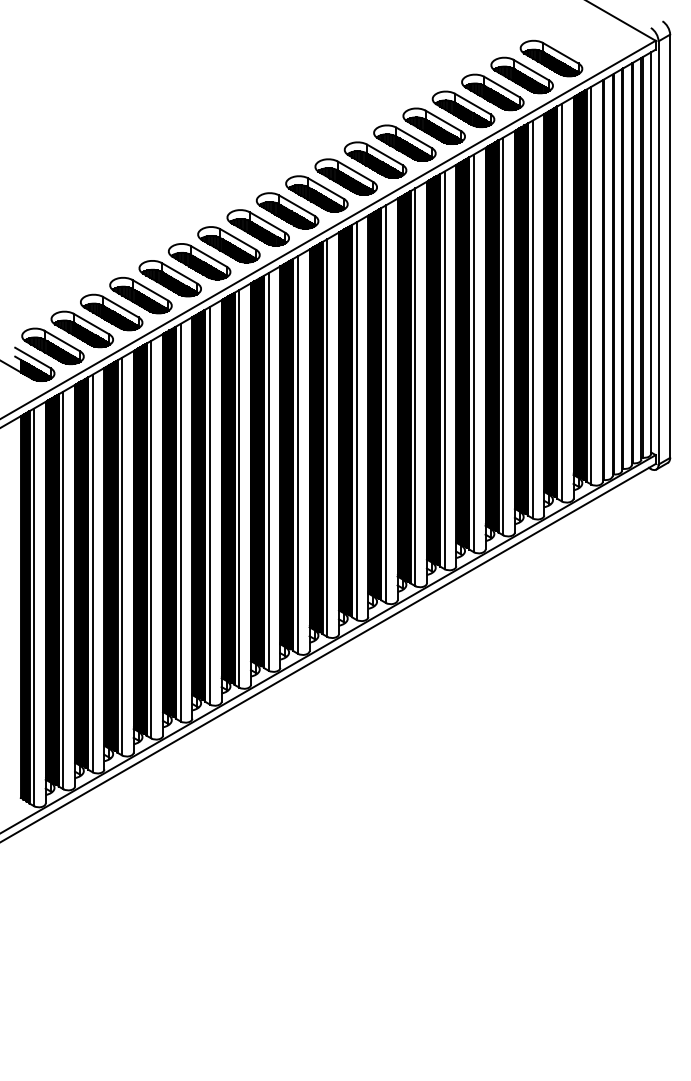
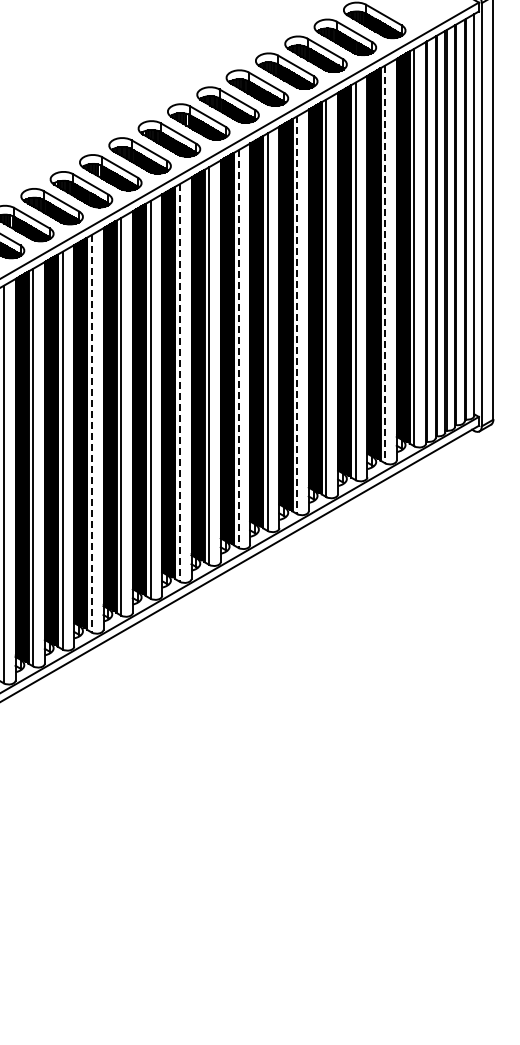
line: (561, 302) -> (384, 264), solid -> dashed
line: (473, 353) -> (296, 315), solid -> dashed
line: (415, 387) -> (238, 349), solid -> dashed
line: (356, 421) -> (179, 383), solid -> dashed
line: (268, 471) -> (91, 433), solid -> dashed

